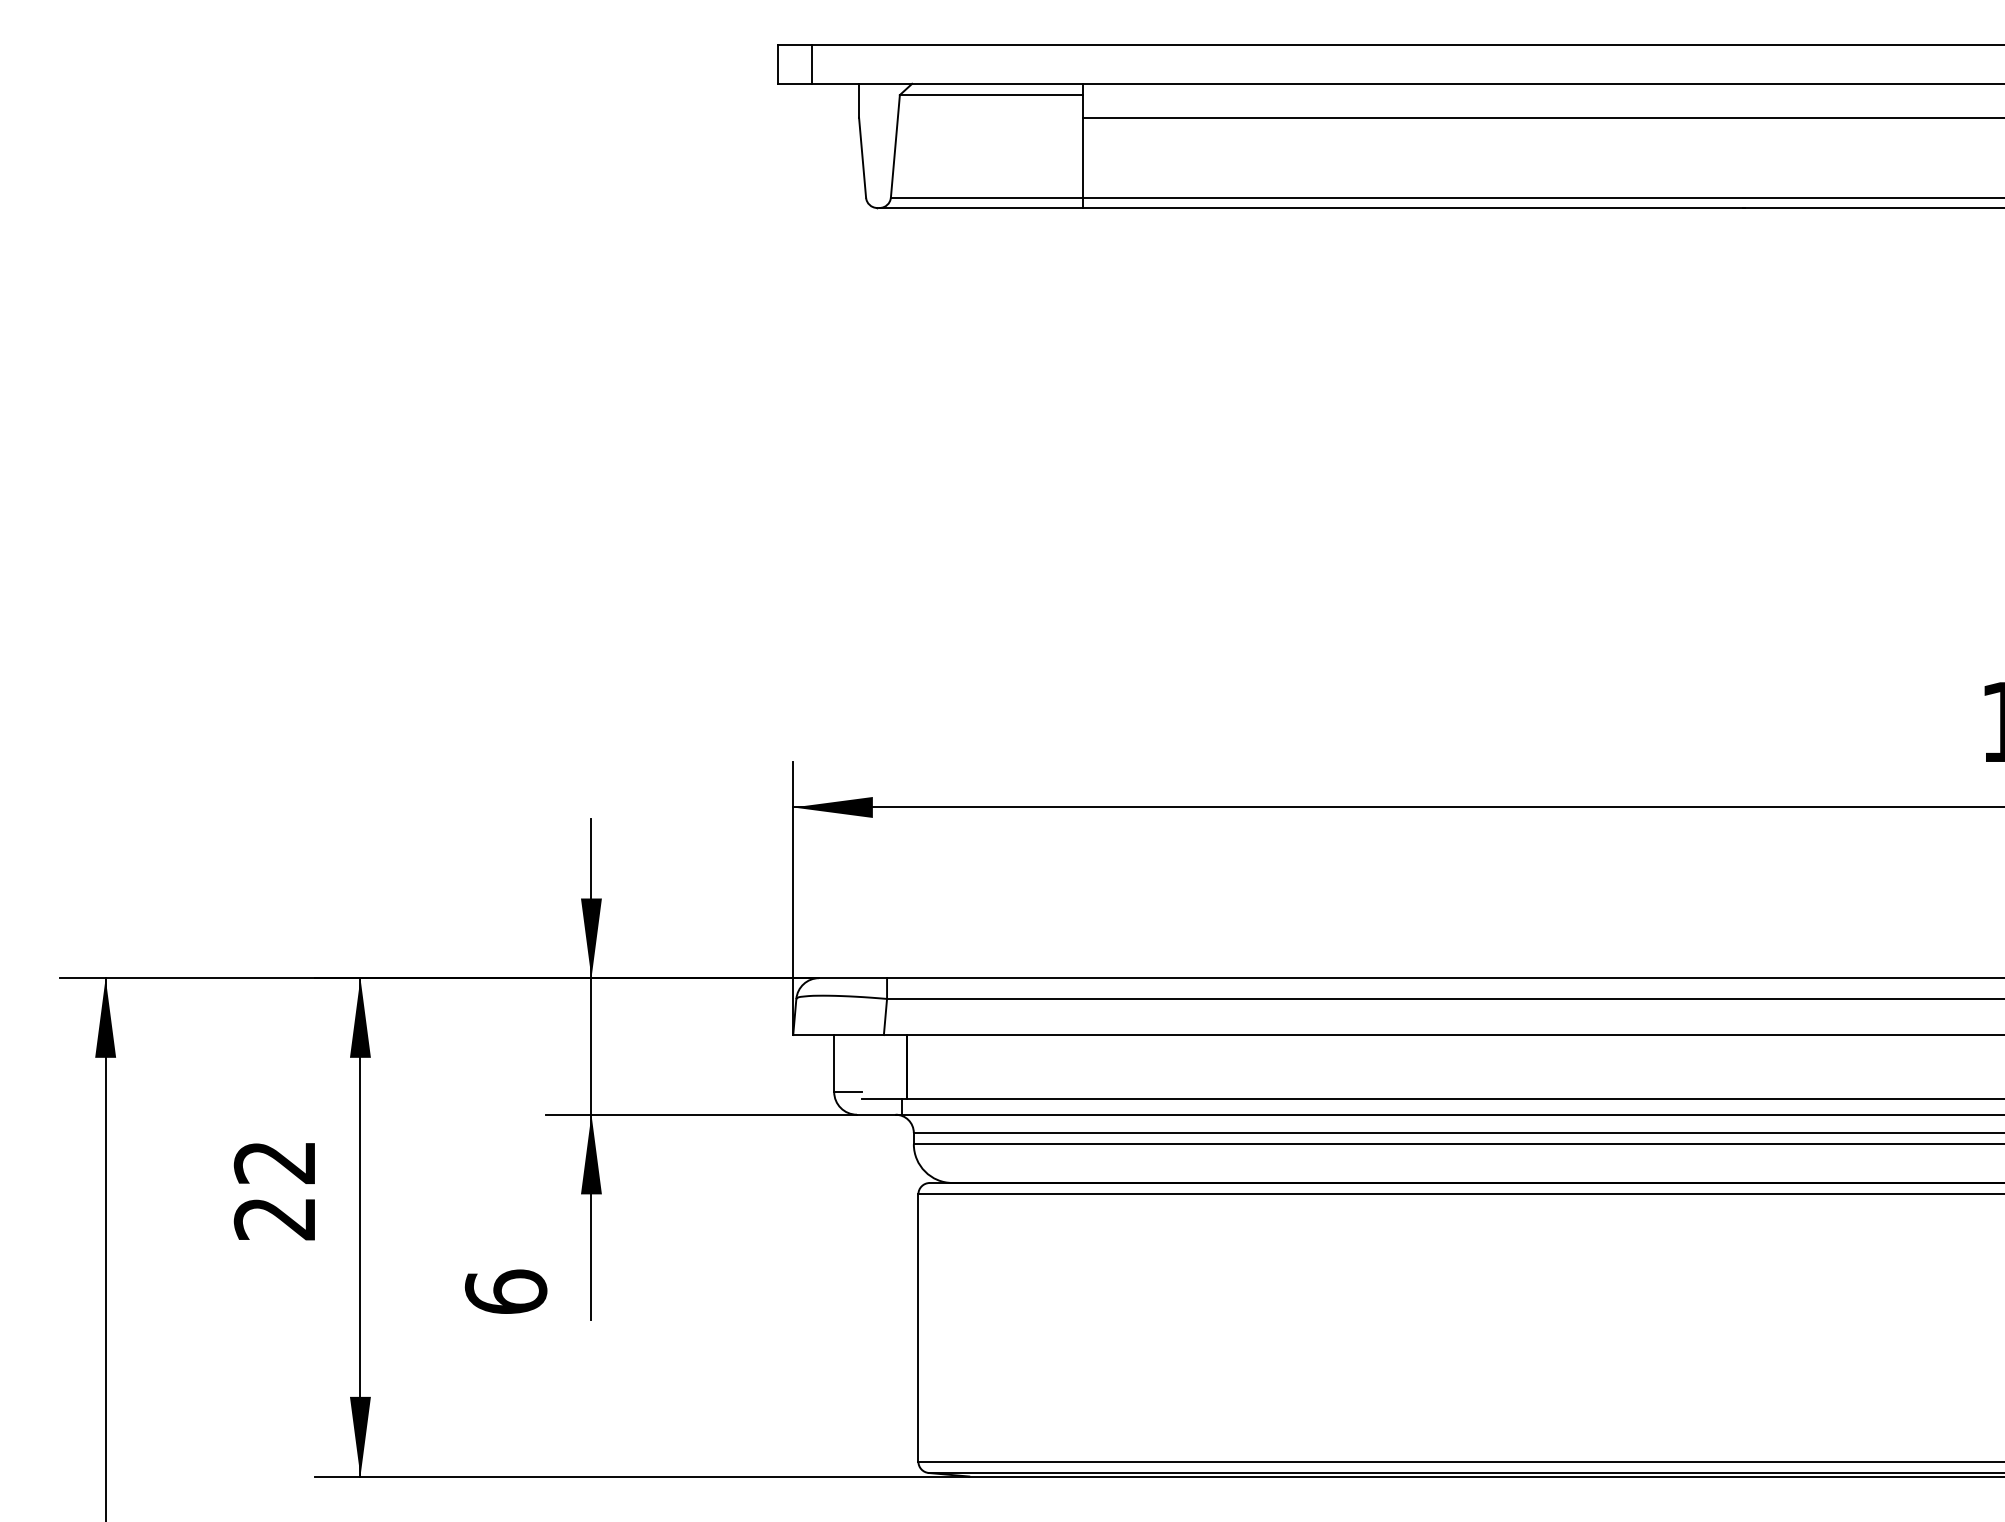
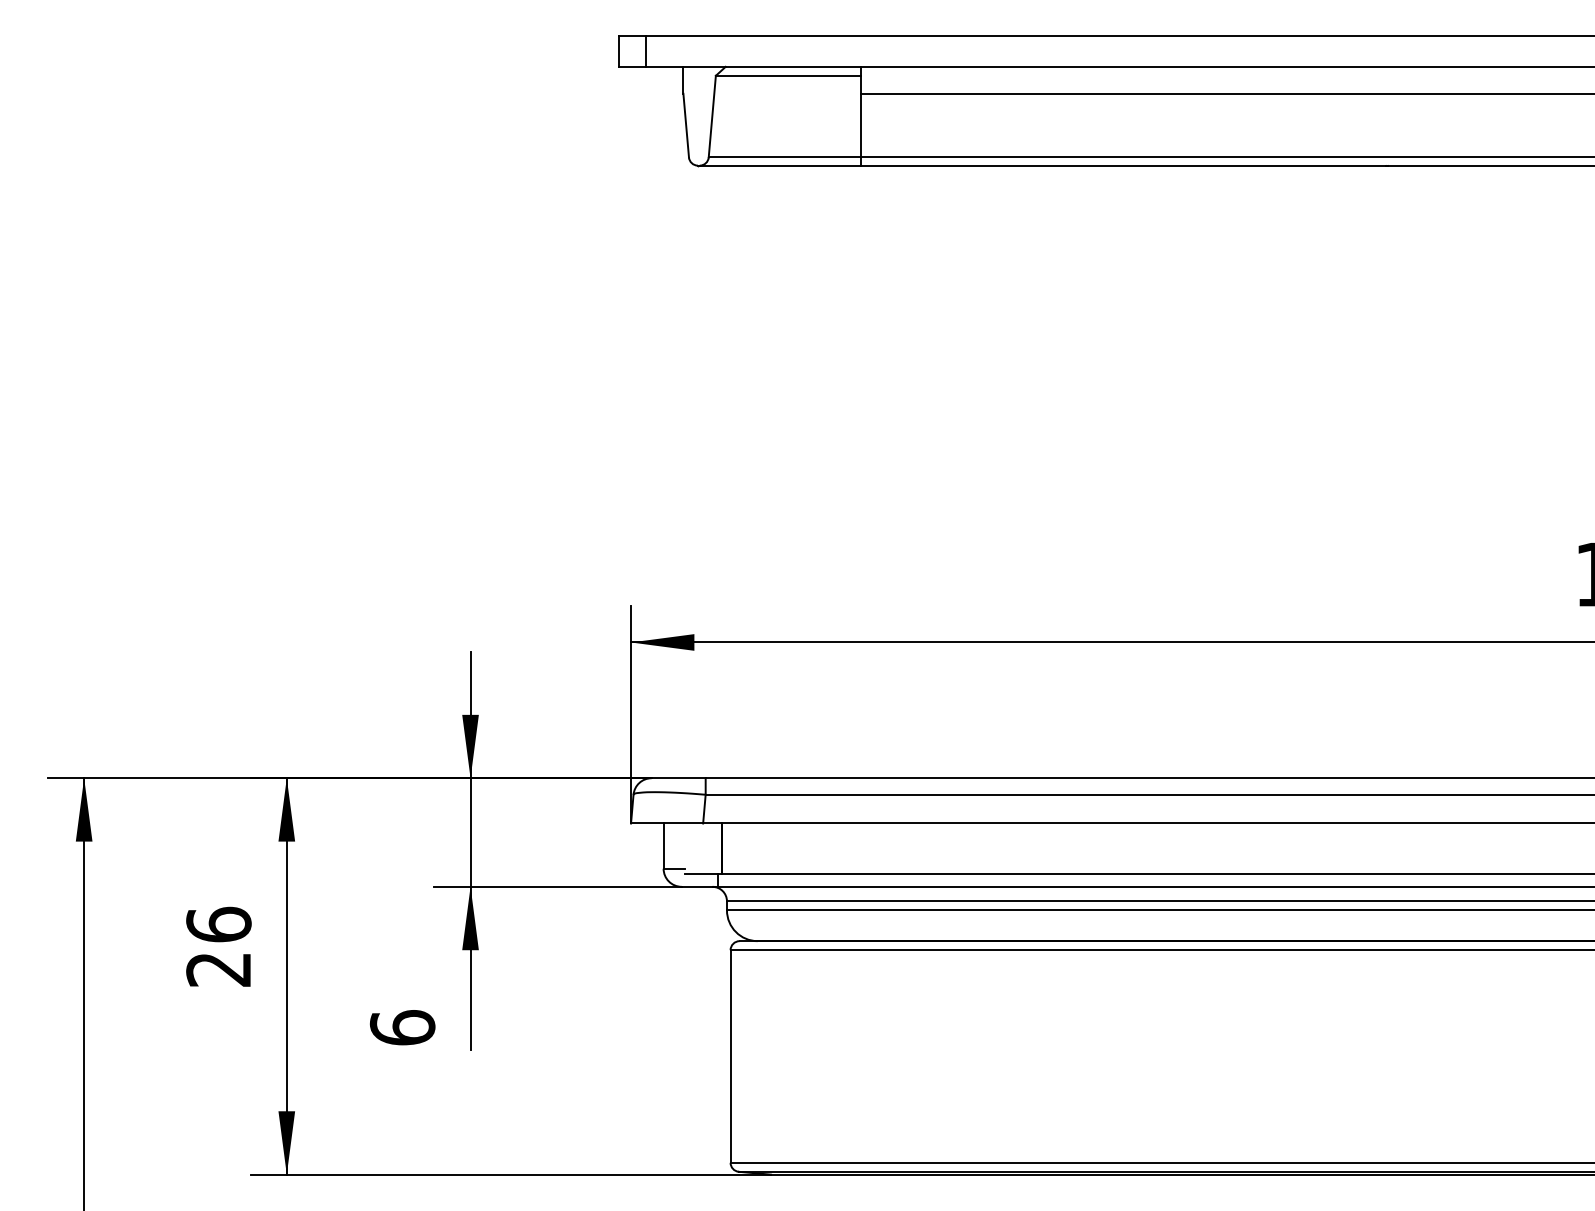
text: (274, 1161) -> (218, 924), 22 -> 26

